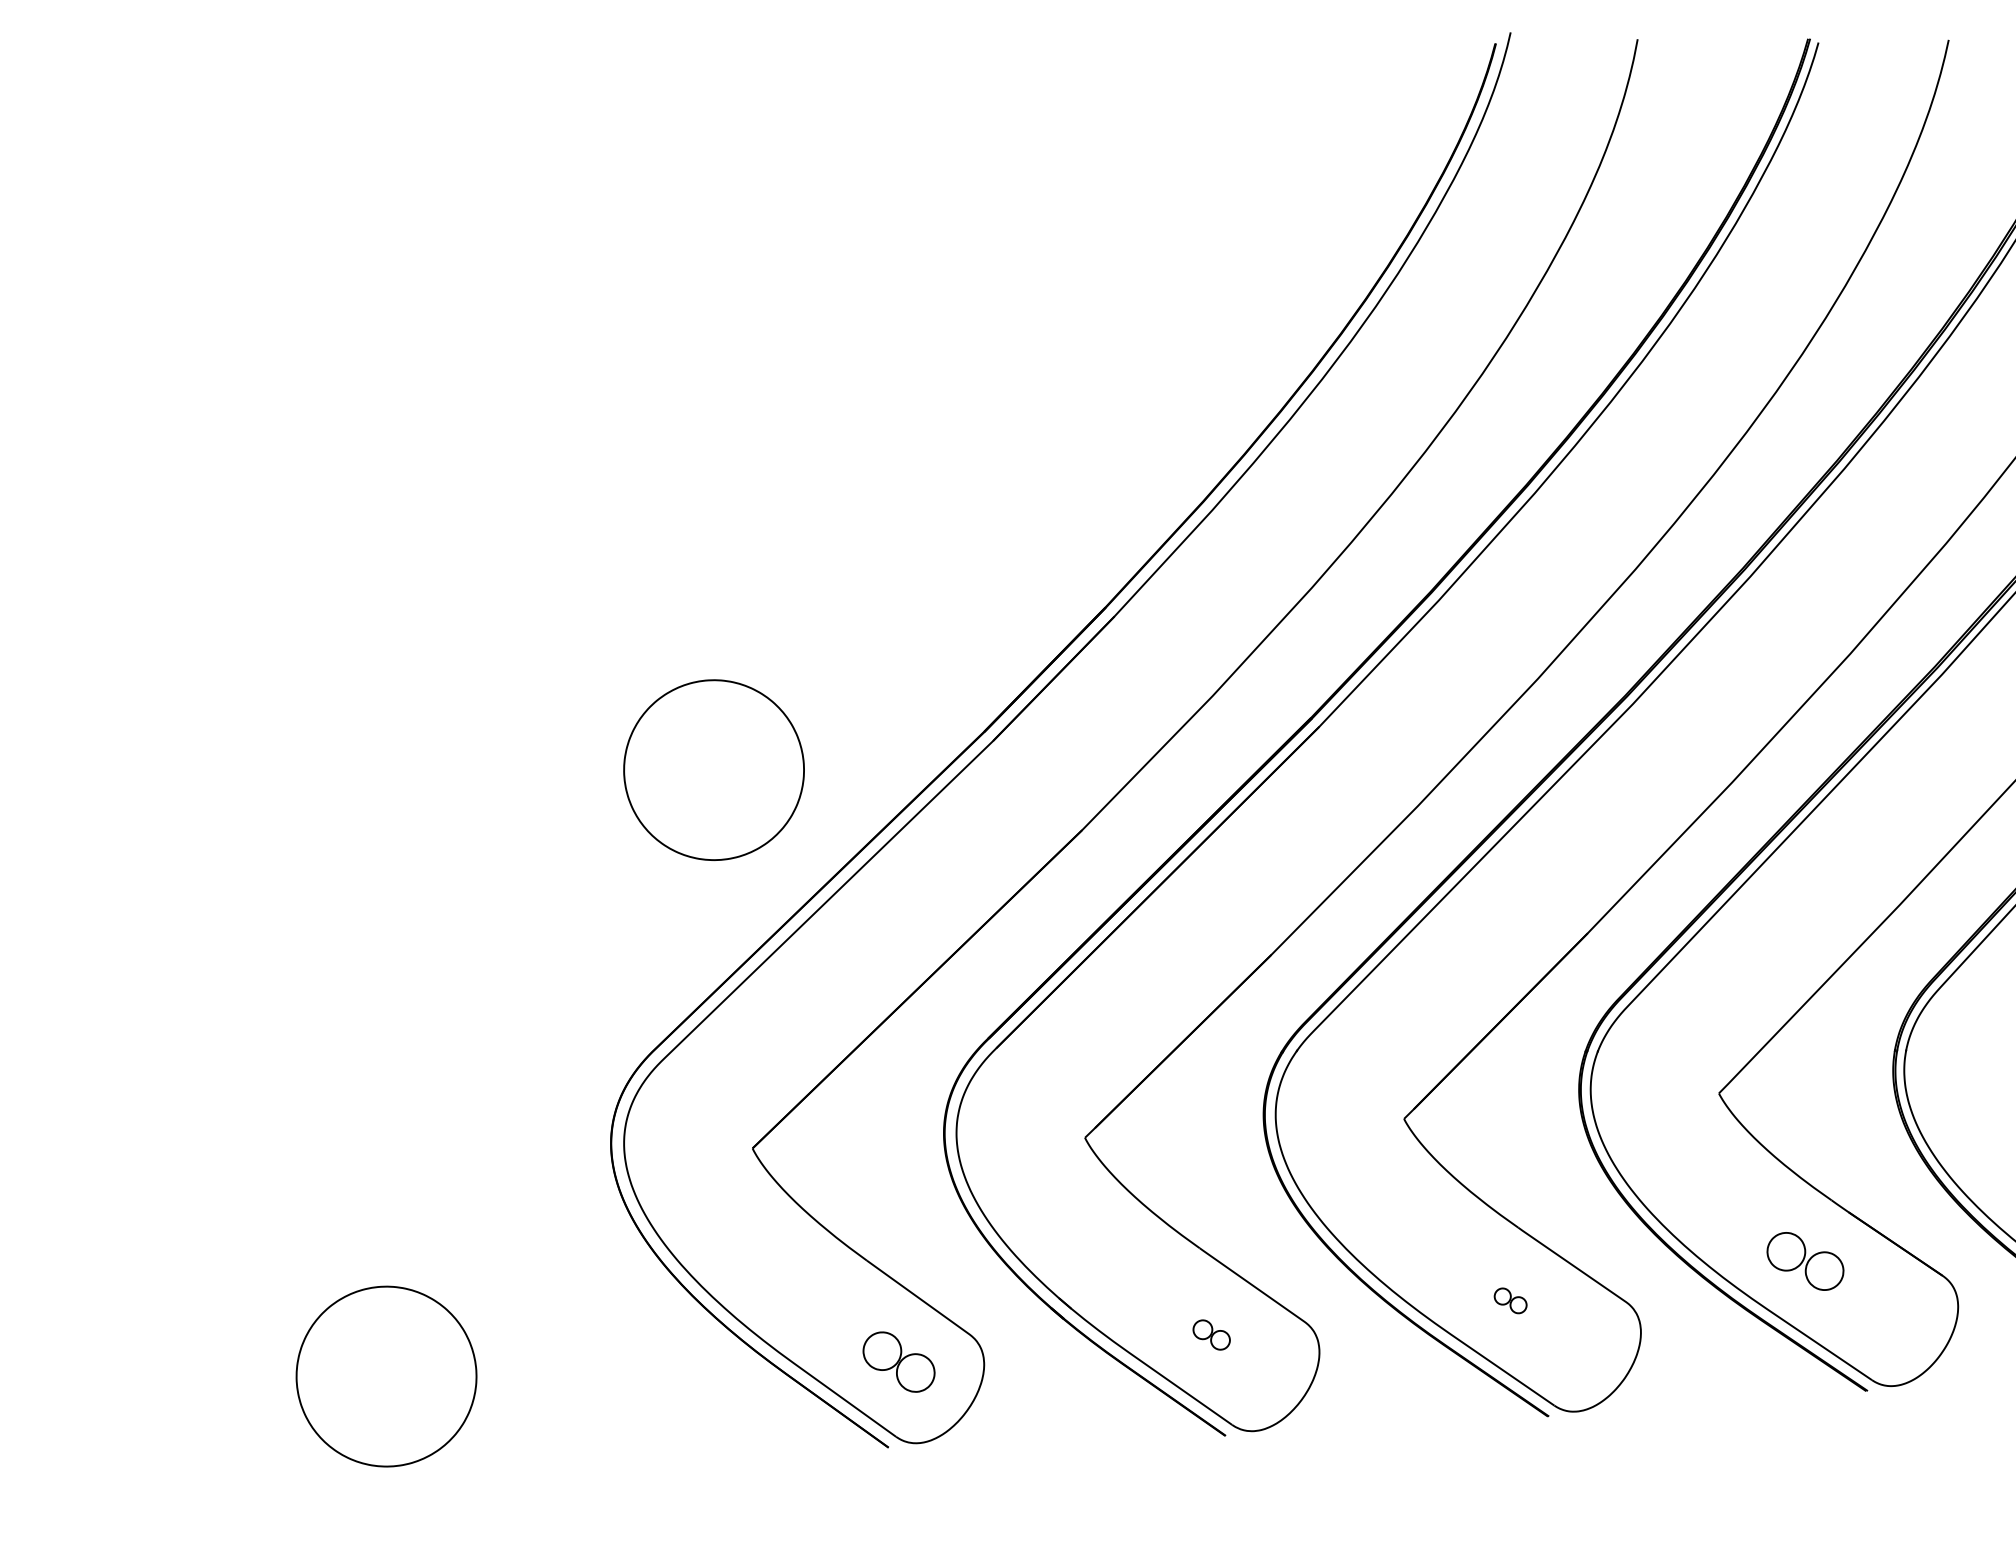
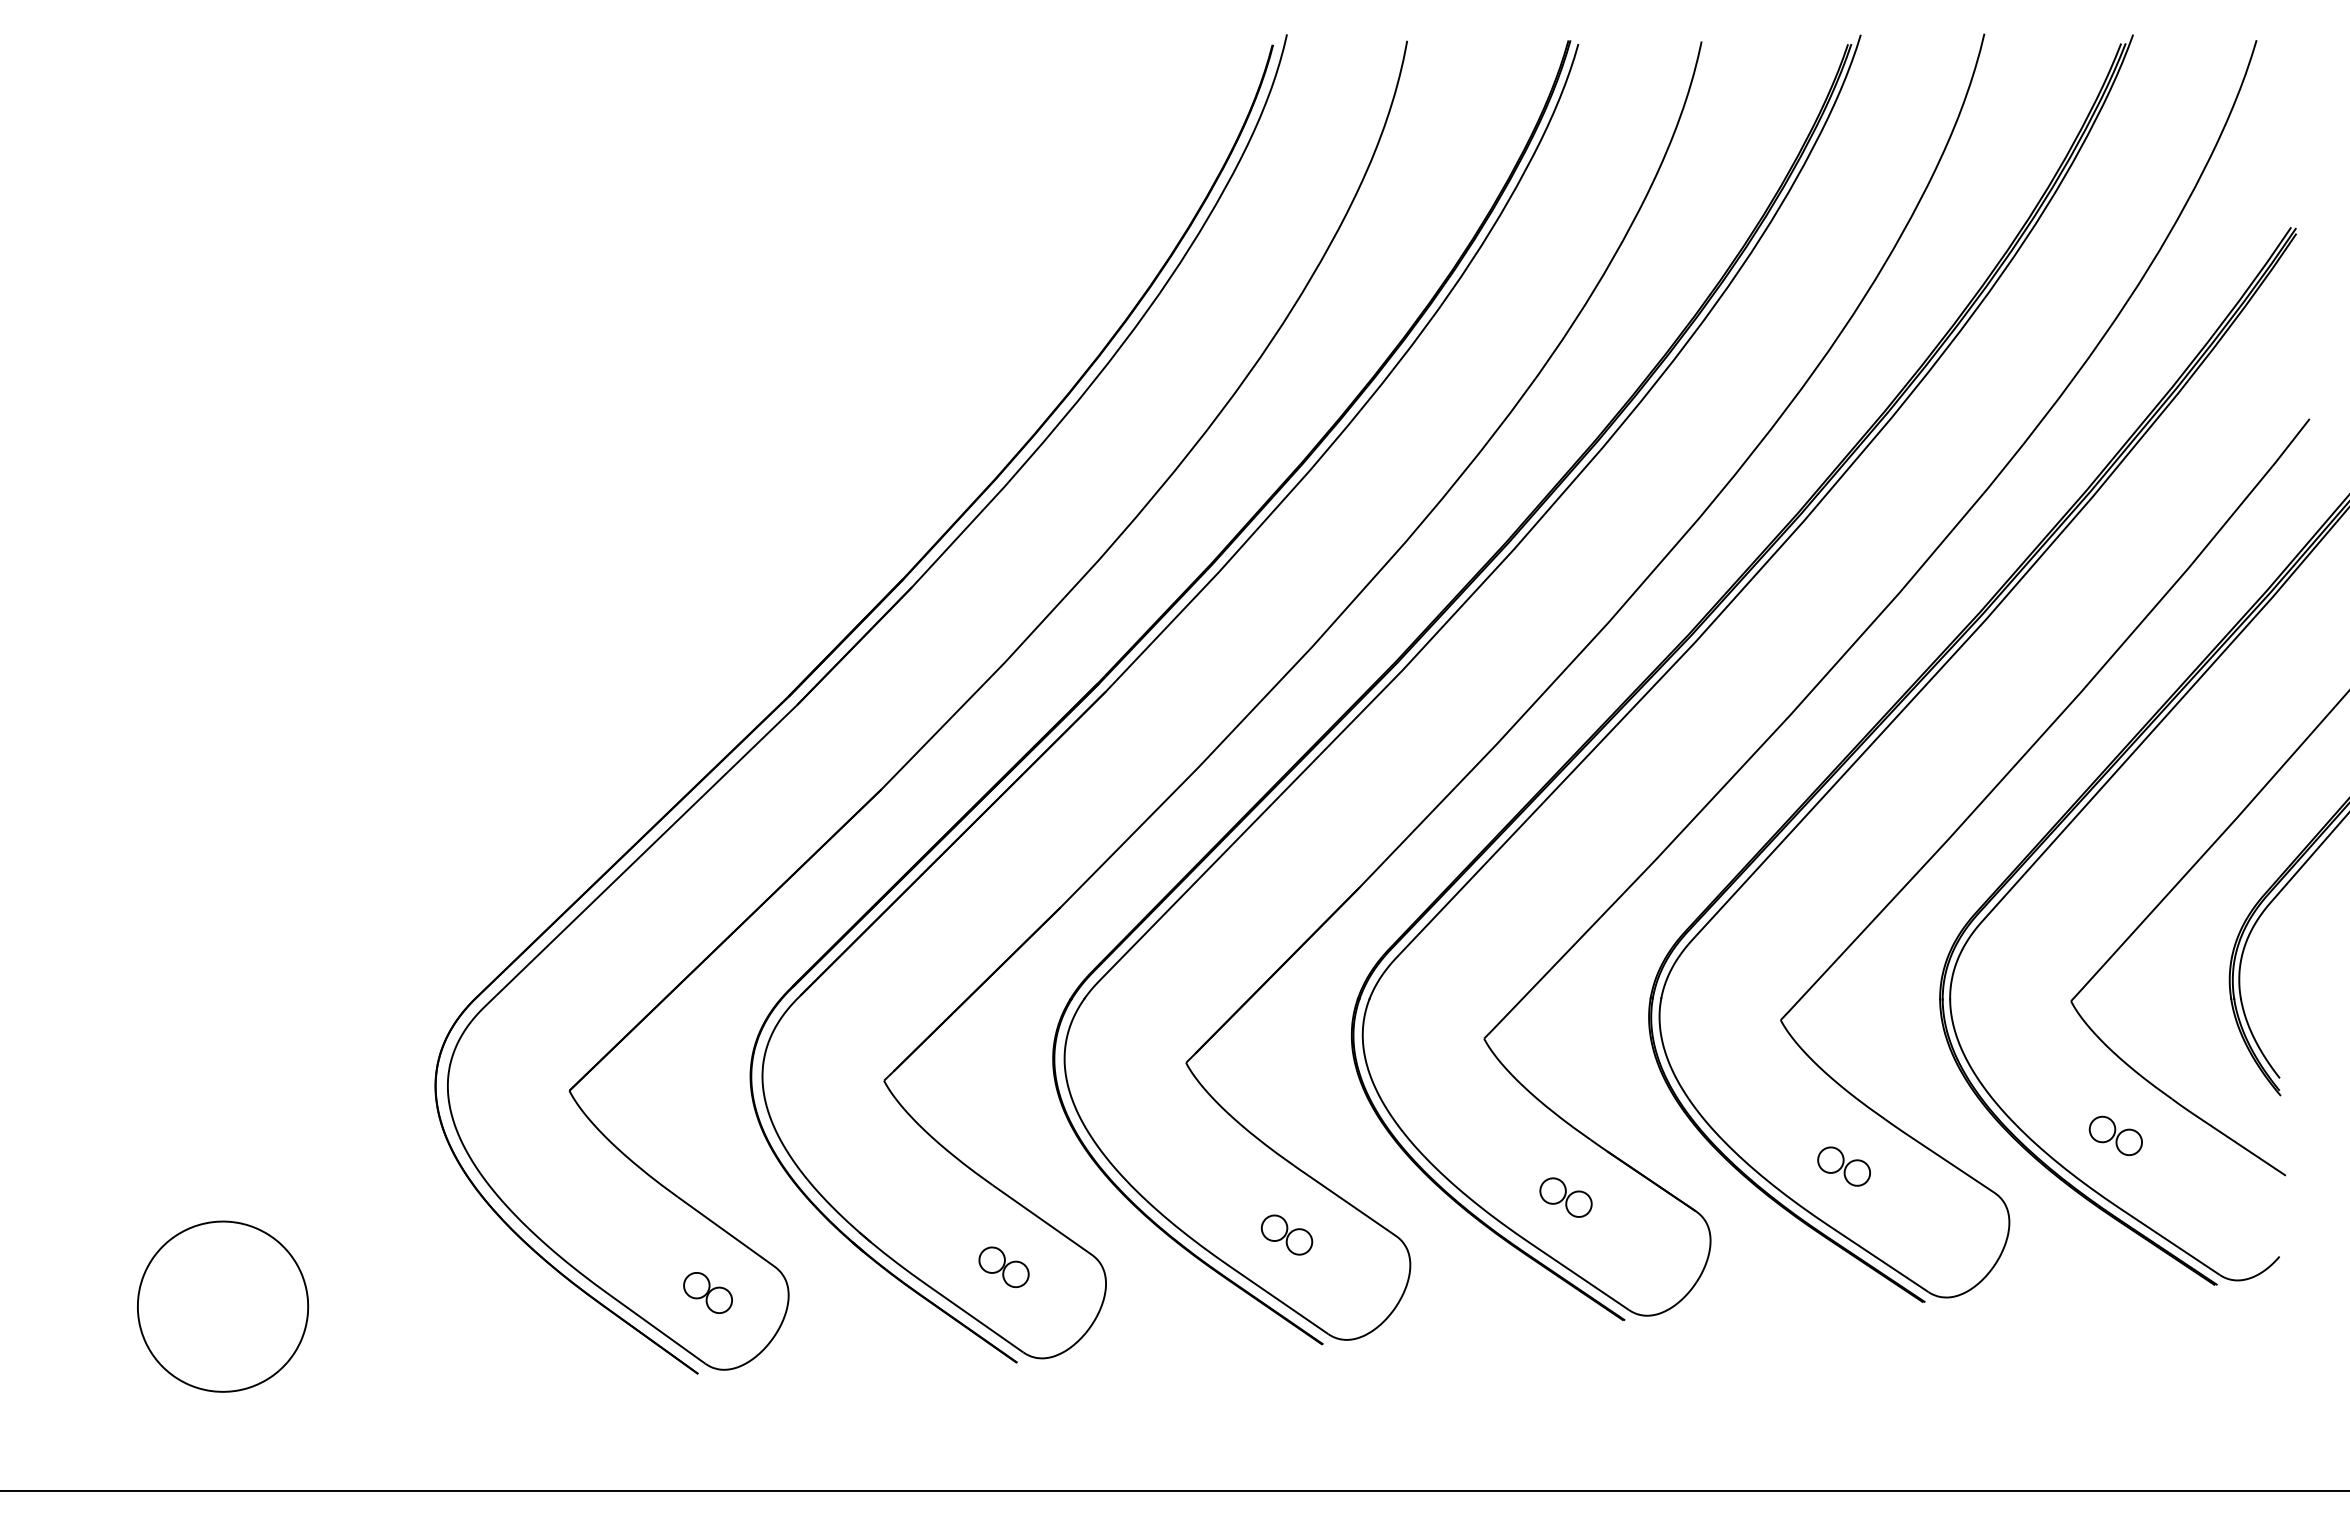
part: (714, 769) -> (533, 732), removed
part: (1804, 1261) -> (1565, 1197), size x0.71
part: (1510, 1300) -> (1286, 1234), size x1.67
part: (1211, 1335) -> (1003, 1267), size x1.43
part: (898, 1361) -> (707, 1292), size x0.71

